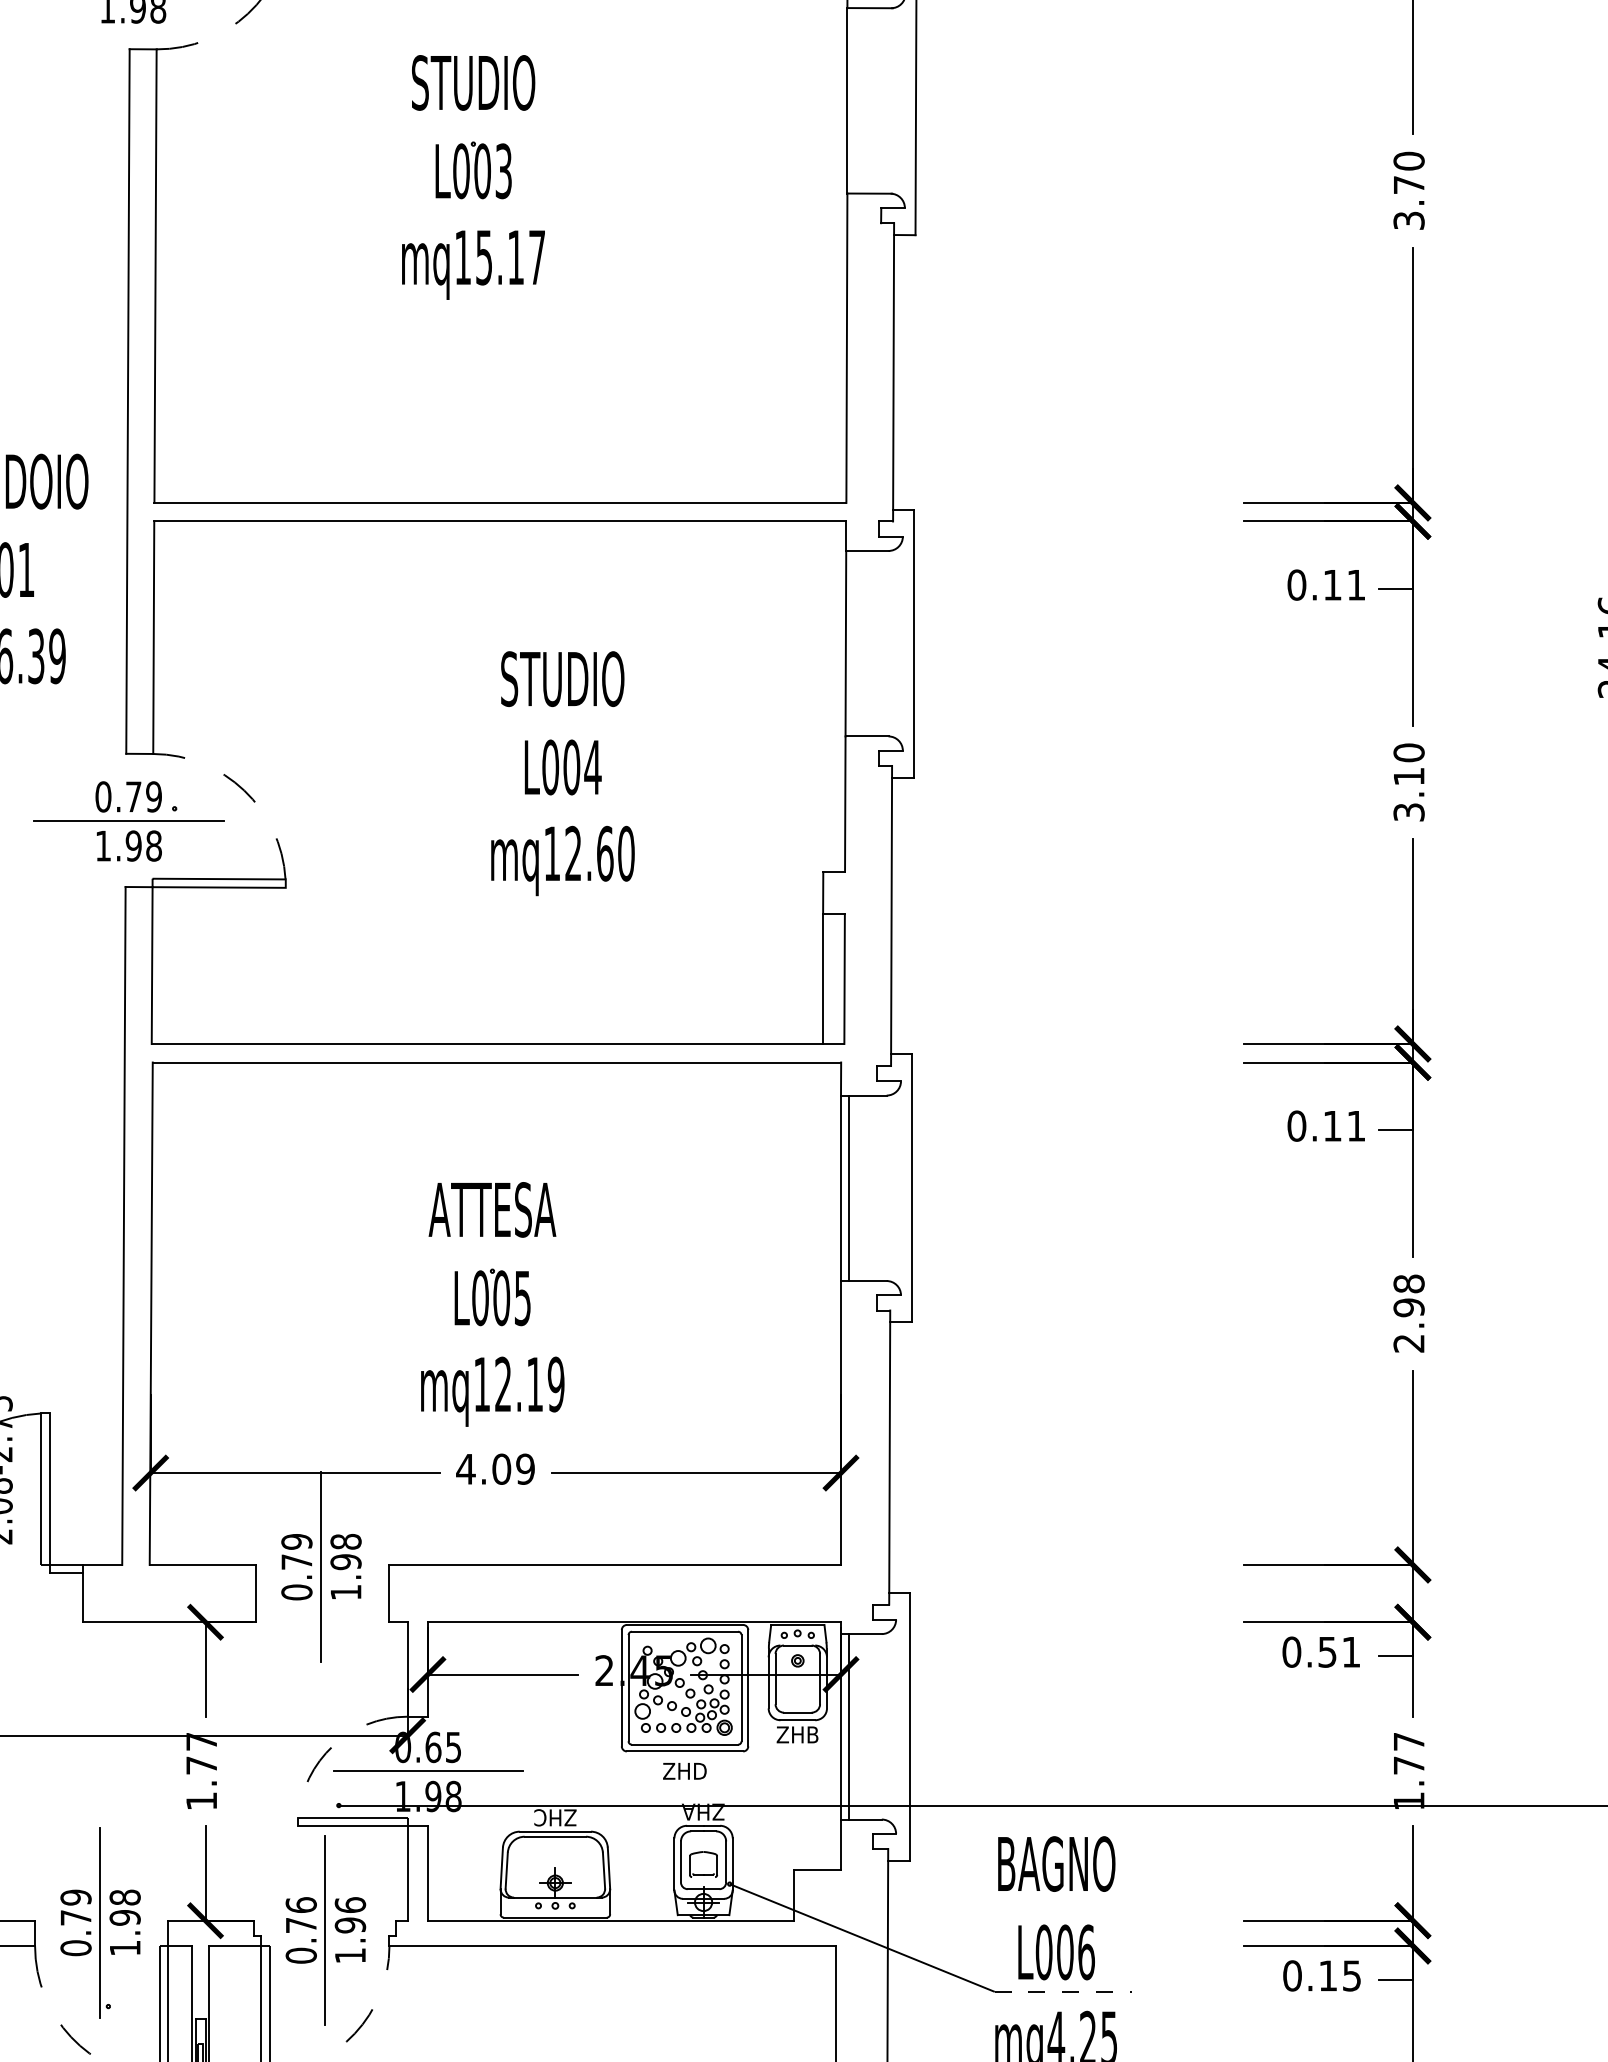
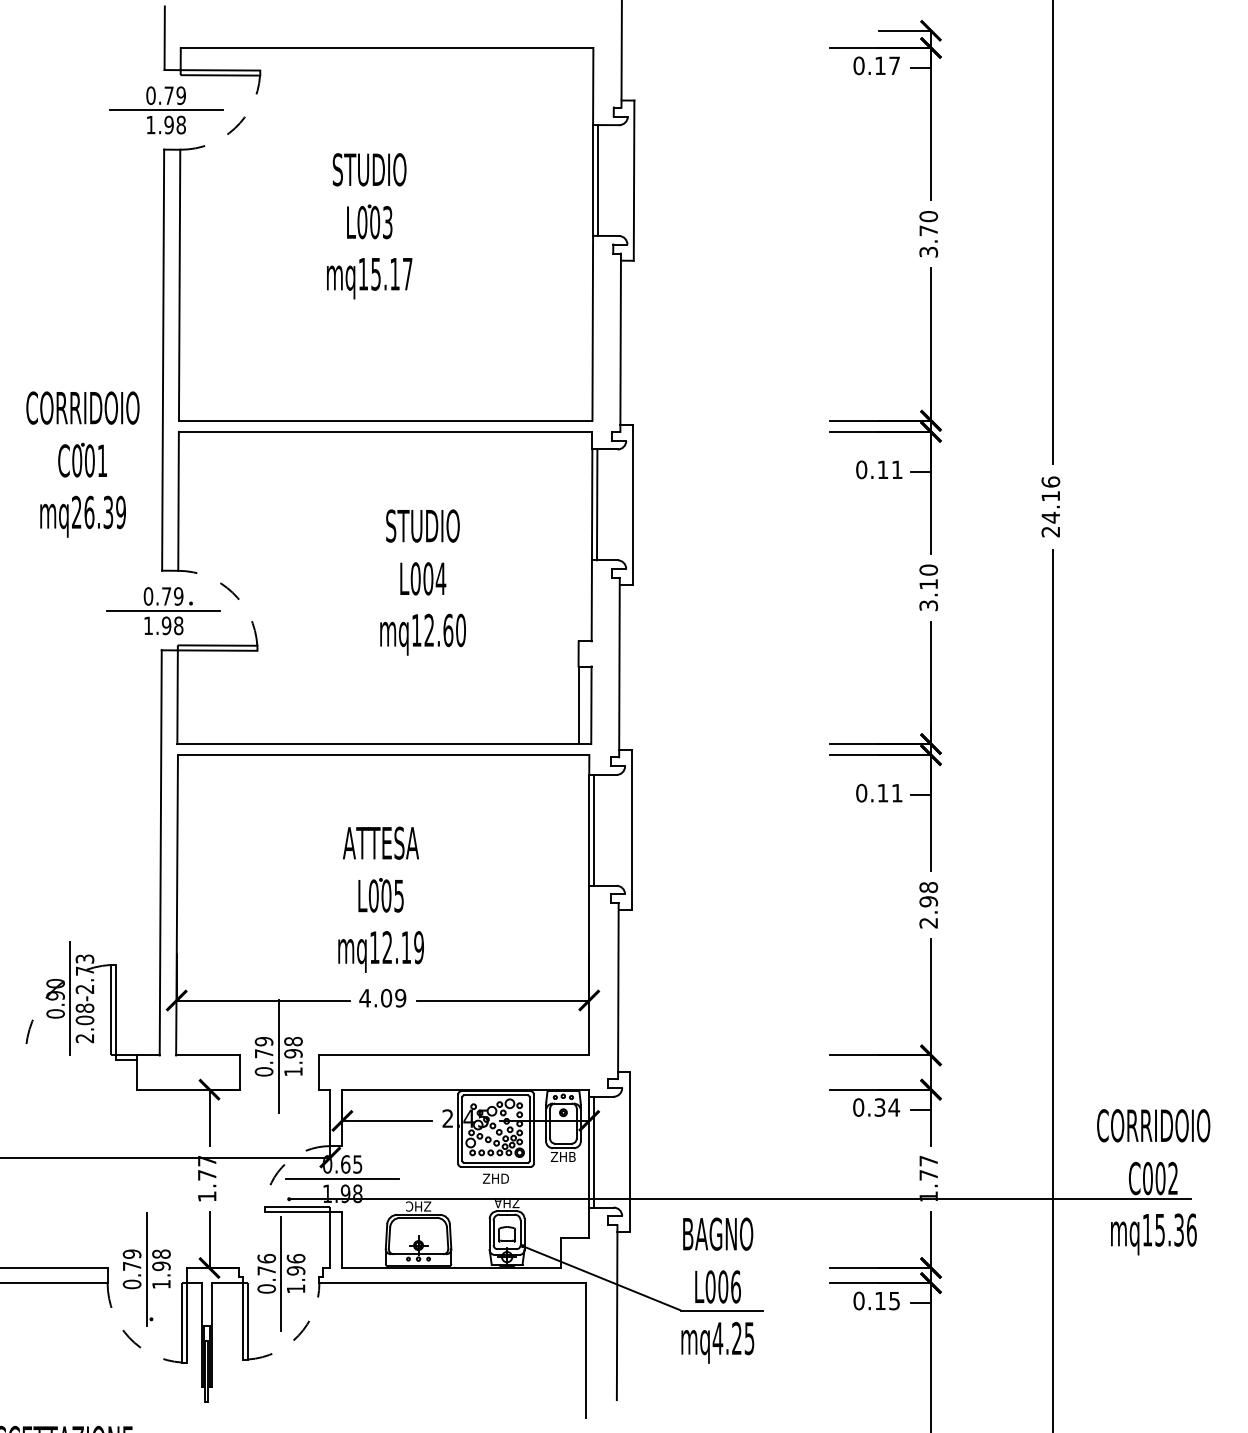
line: (856, 100) -> (598, 180), added
line: (854, 643) -> (597, 504), added
text: (1340, 1652) -> (887, 1107), 0.51 -> 0.34
line: (1063, 1991) -> (722, 1310), dashed -> solid

